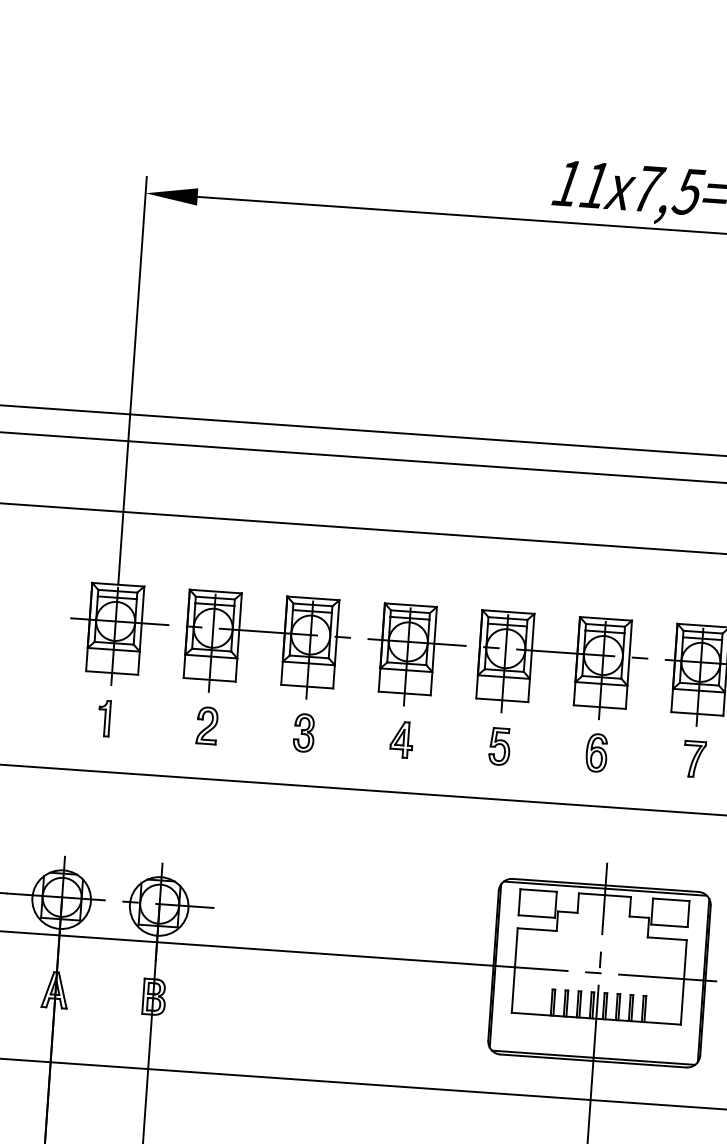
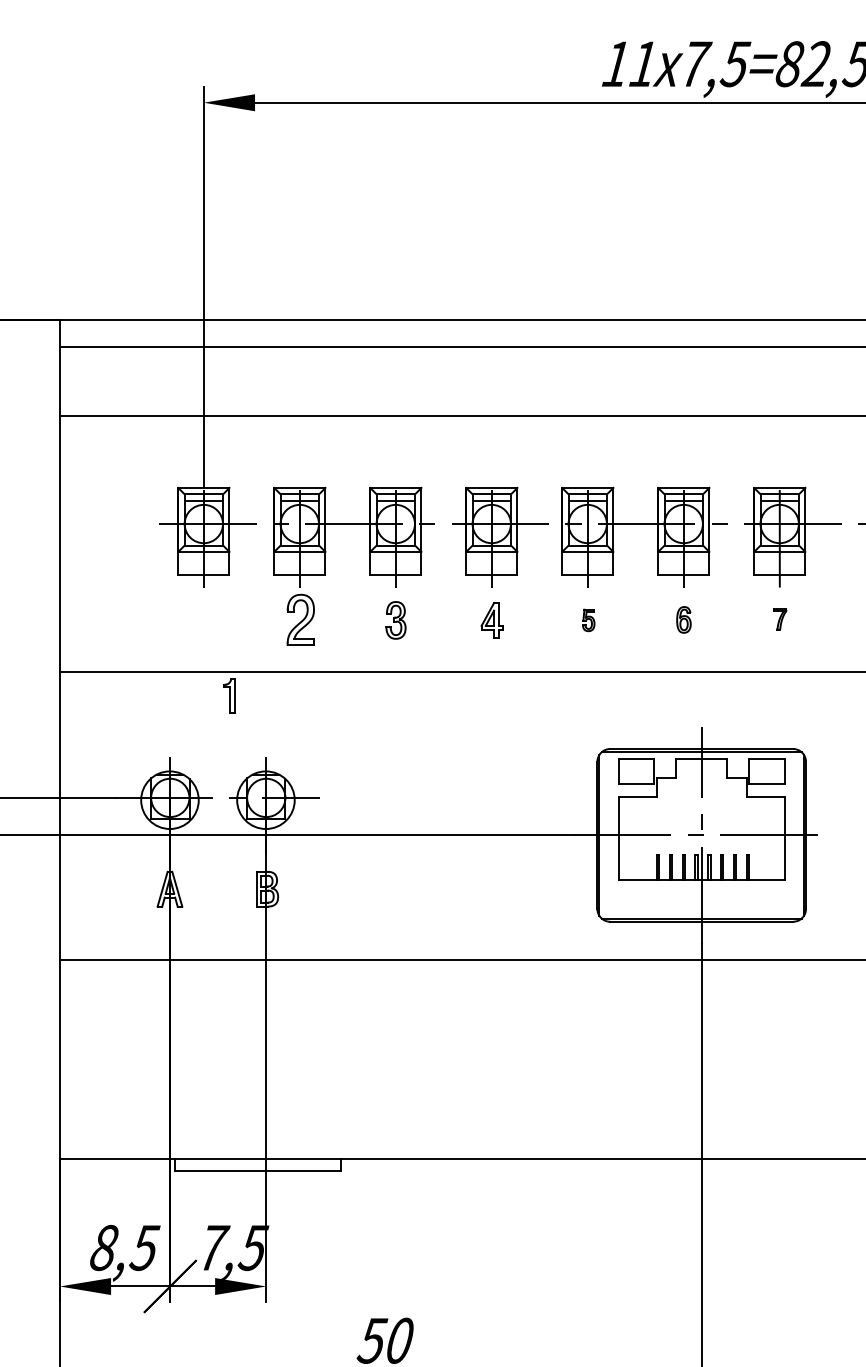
part: (104, 718) -> (229, 695), moved
part: (207, 725) -> (300, 619), size x1.4
part: (499, 746) -> (588, 620), size x0.6
part: (596, 752) -> (683, 619), size x0.7
part: (694, 759) -> (780, 619), size x0.6

